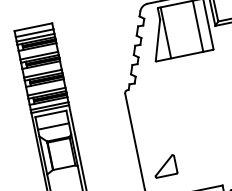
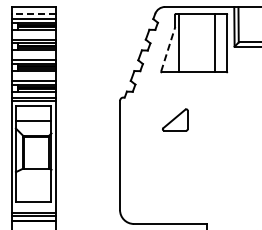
line: (34, 32) -> (34, 13), solid -> dashed
line: (158, 39) -> (168, 48), solid -> dashed
part: (165, 166) -> (175, 119), moved

